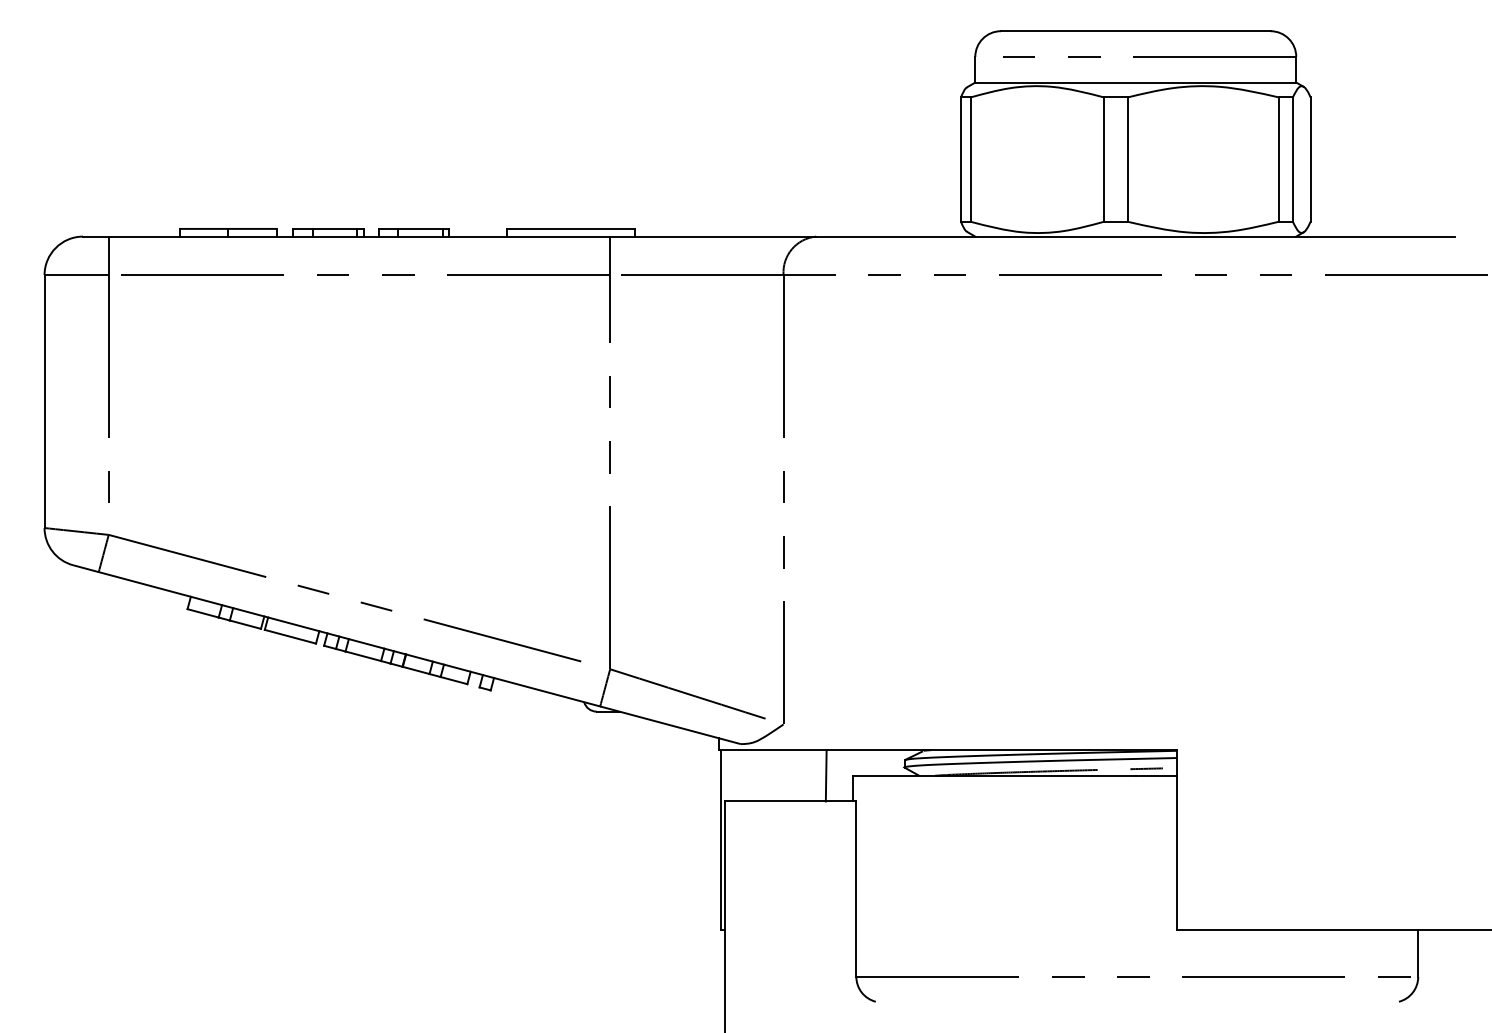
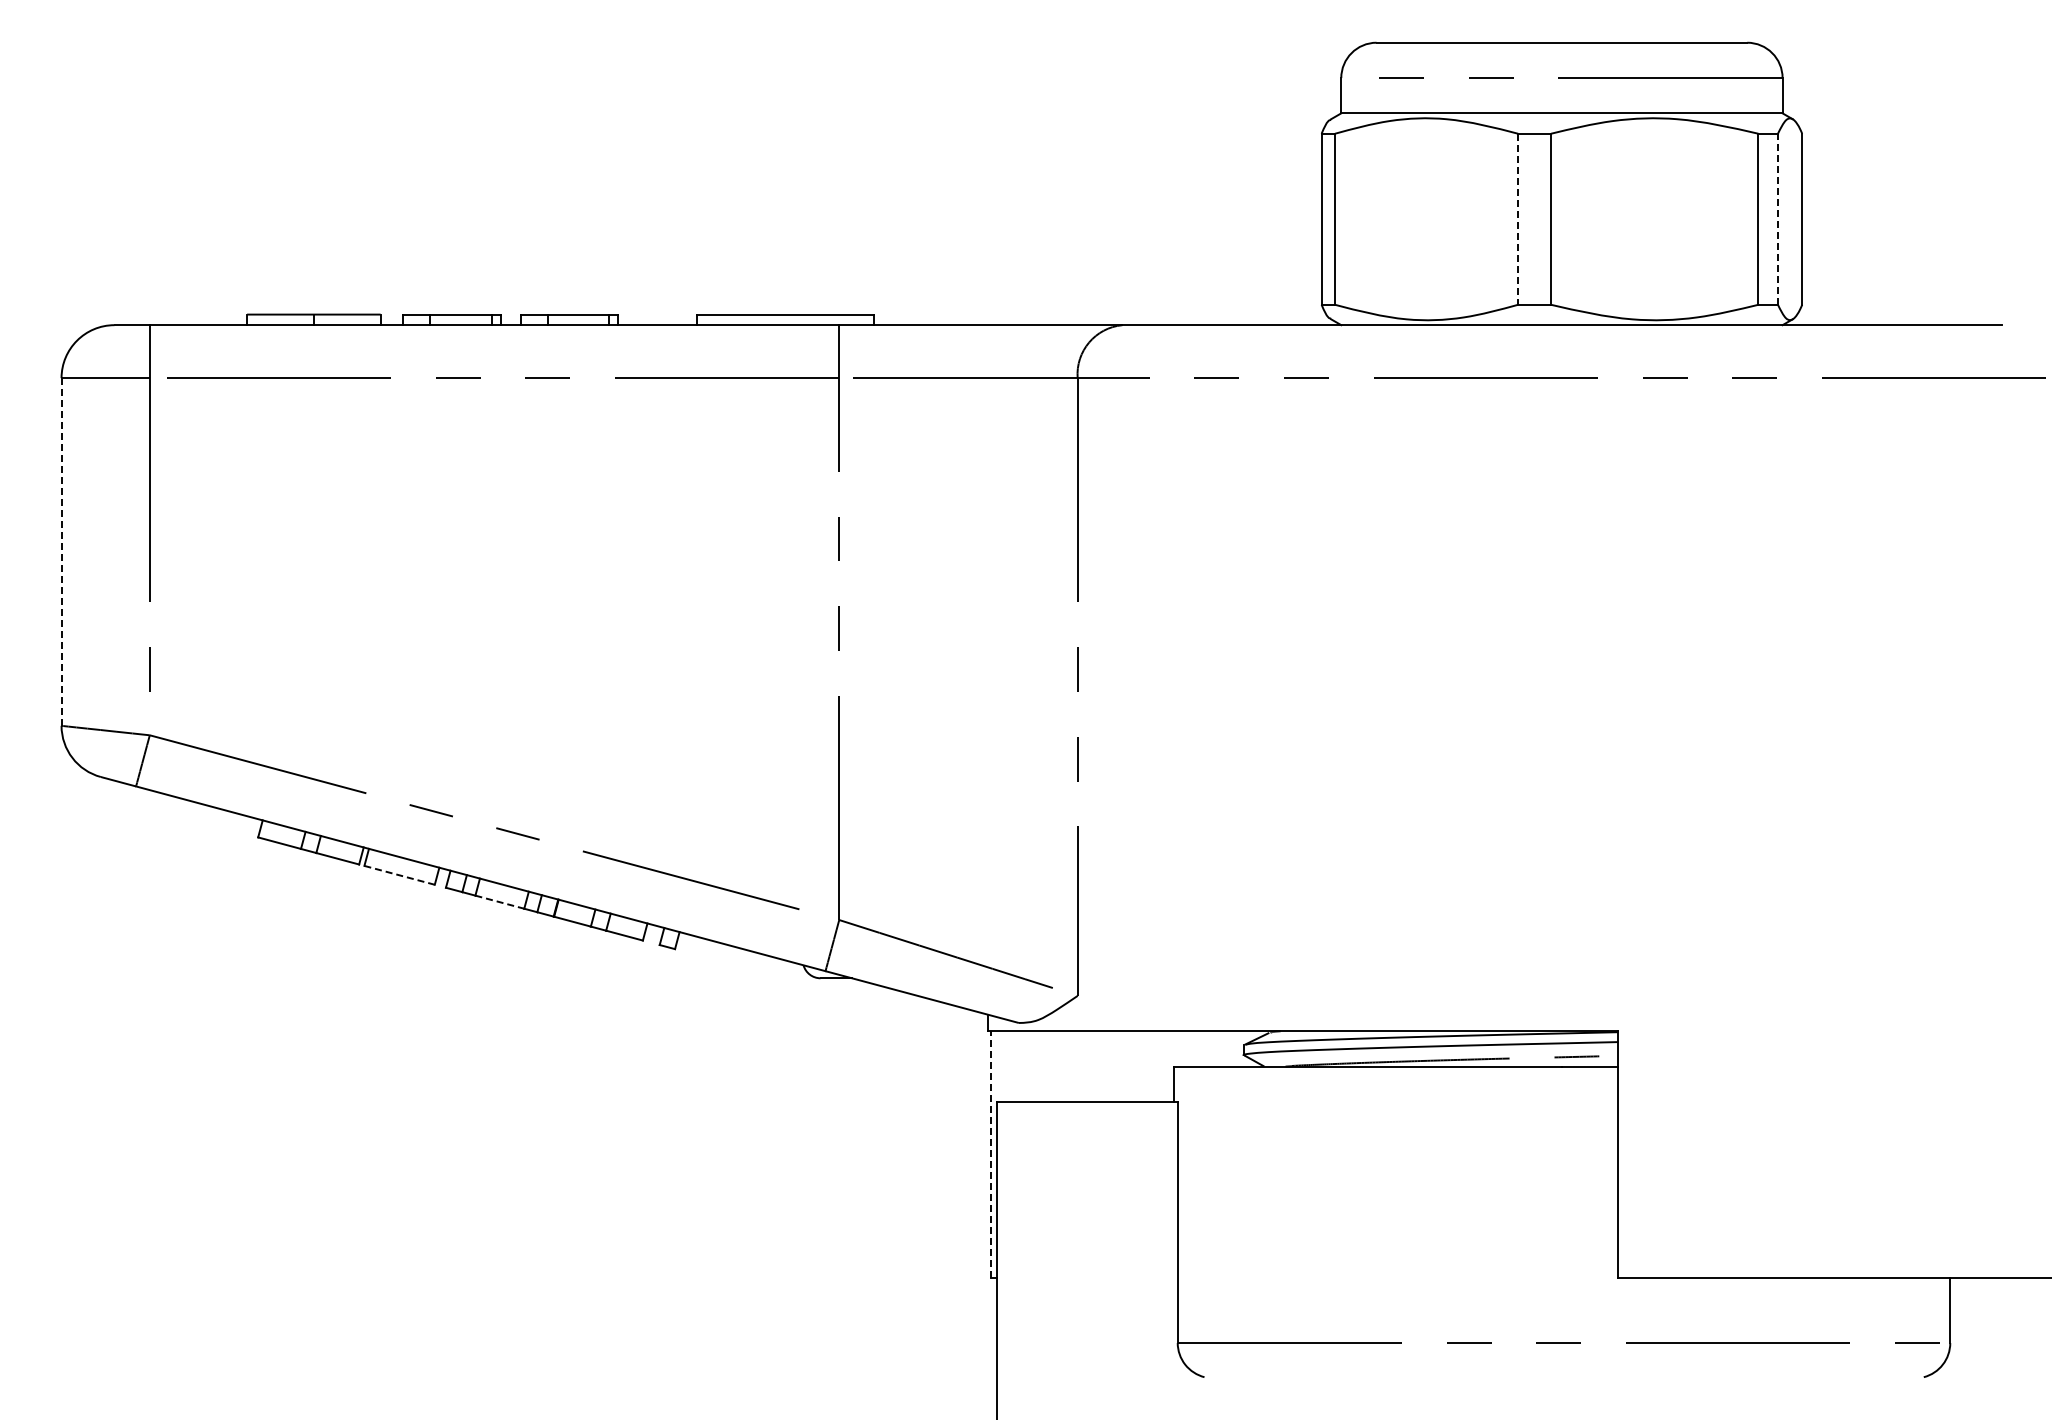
line: (1104, 159) -> (1518, 219), solid -> dashed
line: (1292, 159) -> (1777, 219), solid -> dashed
line: (44, 401) -> (61, 551), solid -> dashed
line: (291, 636) -> (400, 875), solid -> dashed
line: (363, 656) -> (500, 902), solid -> dashed
line: (825, 775) -> (1135, 1066), removed
line: (720, 839) -> (991, 1154), solid -> dashed

